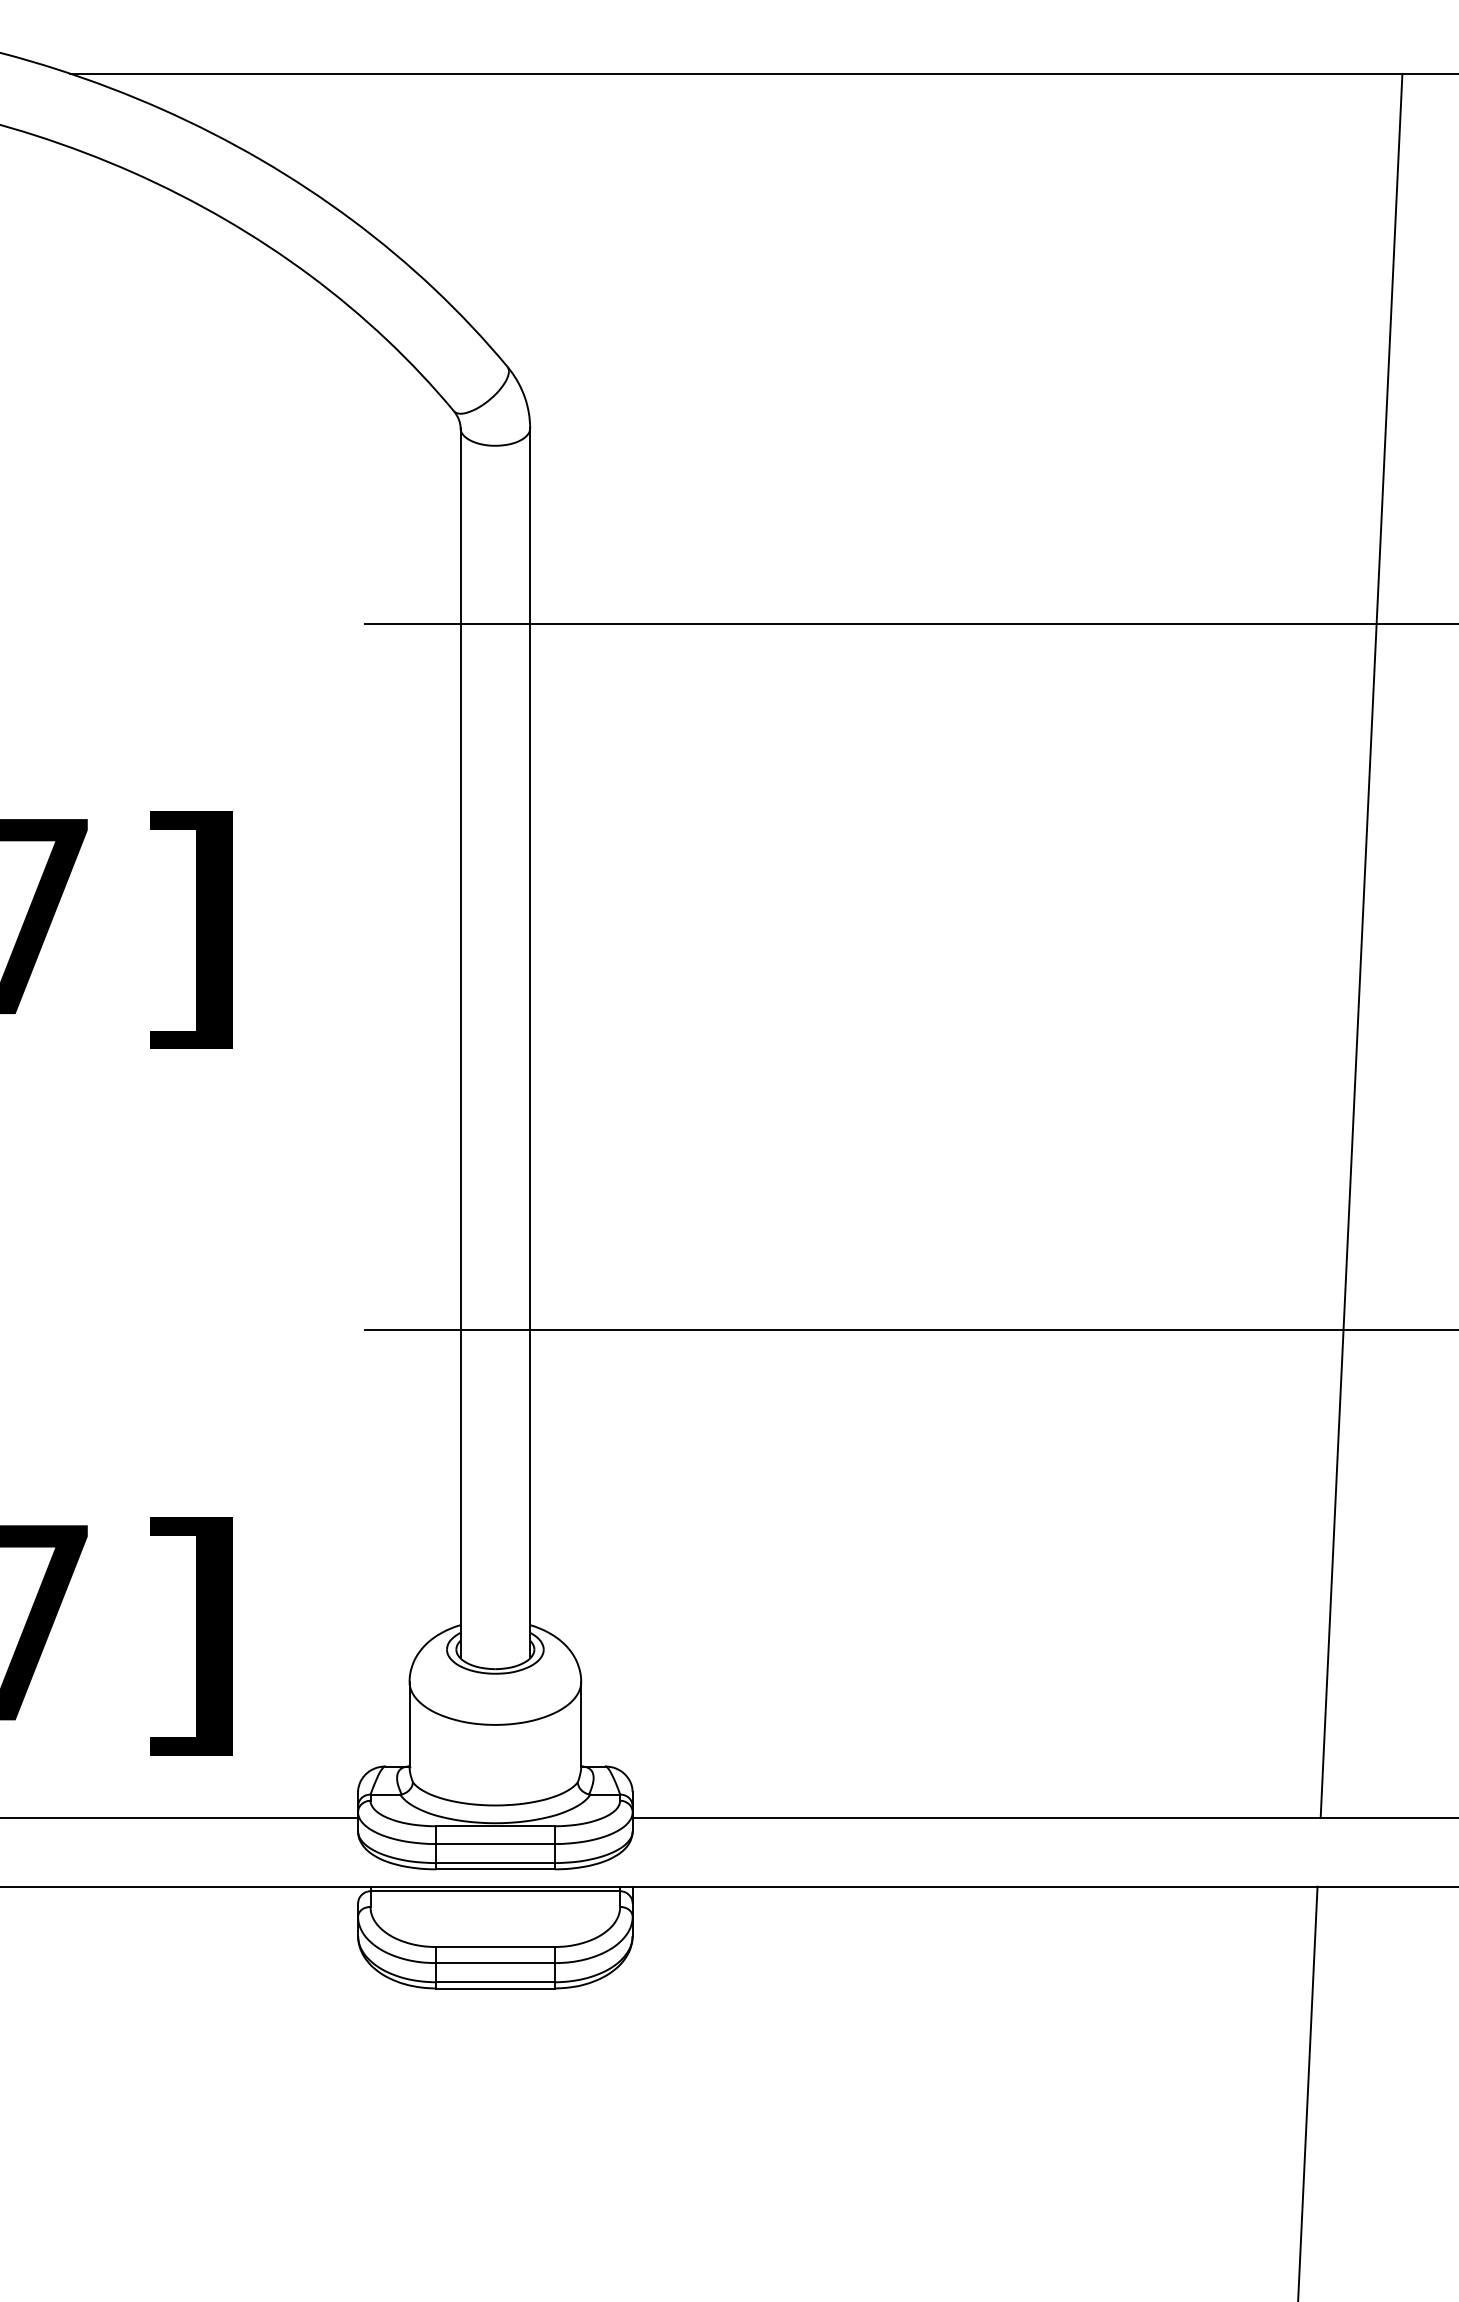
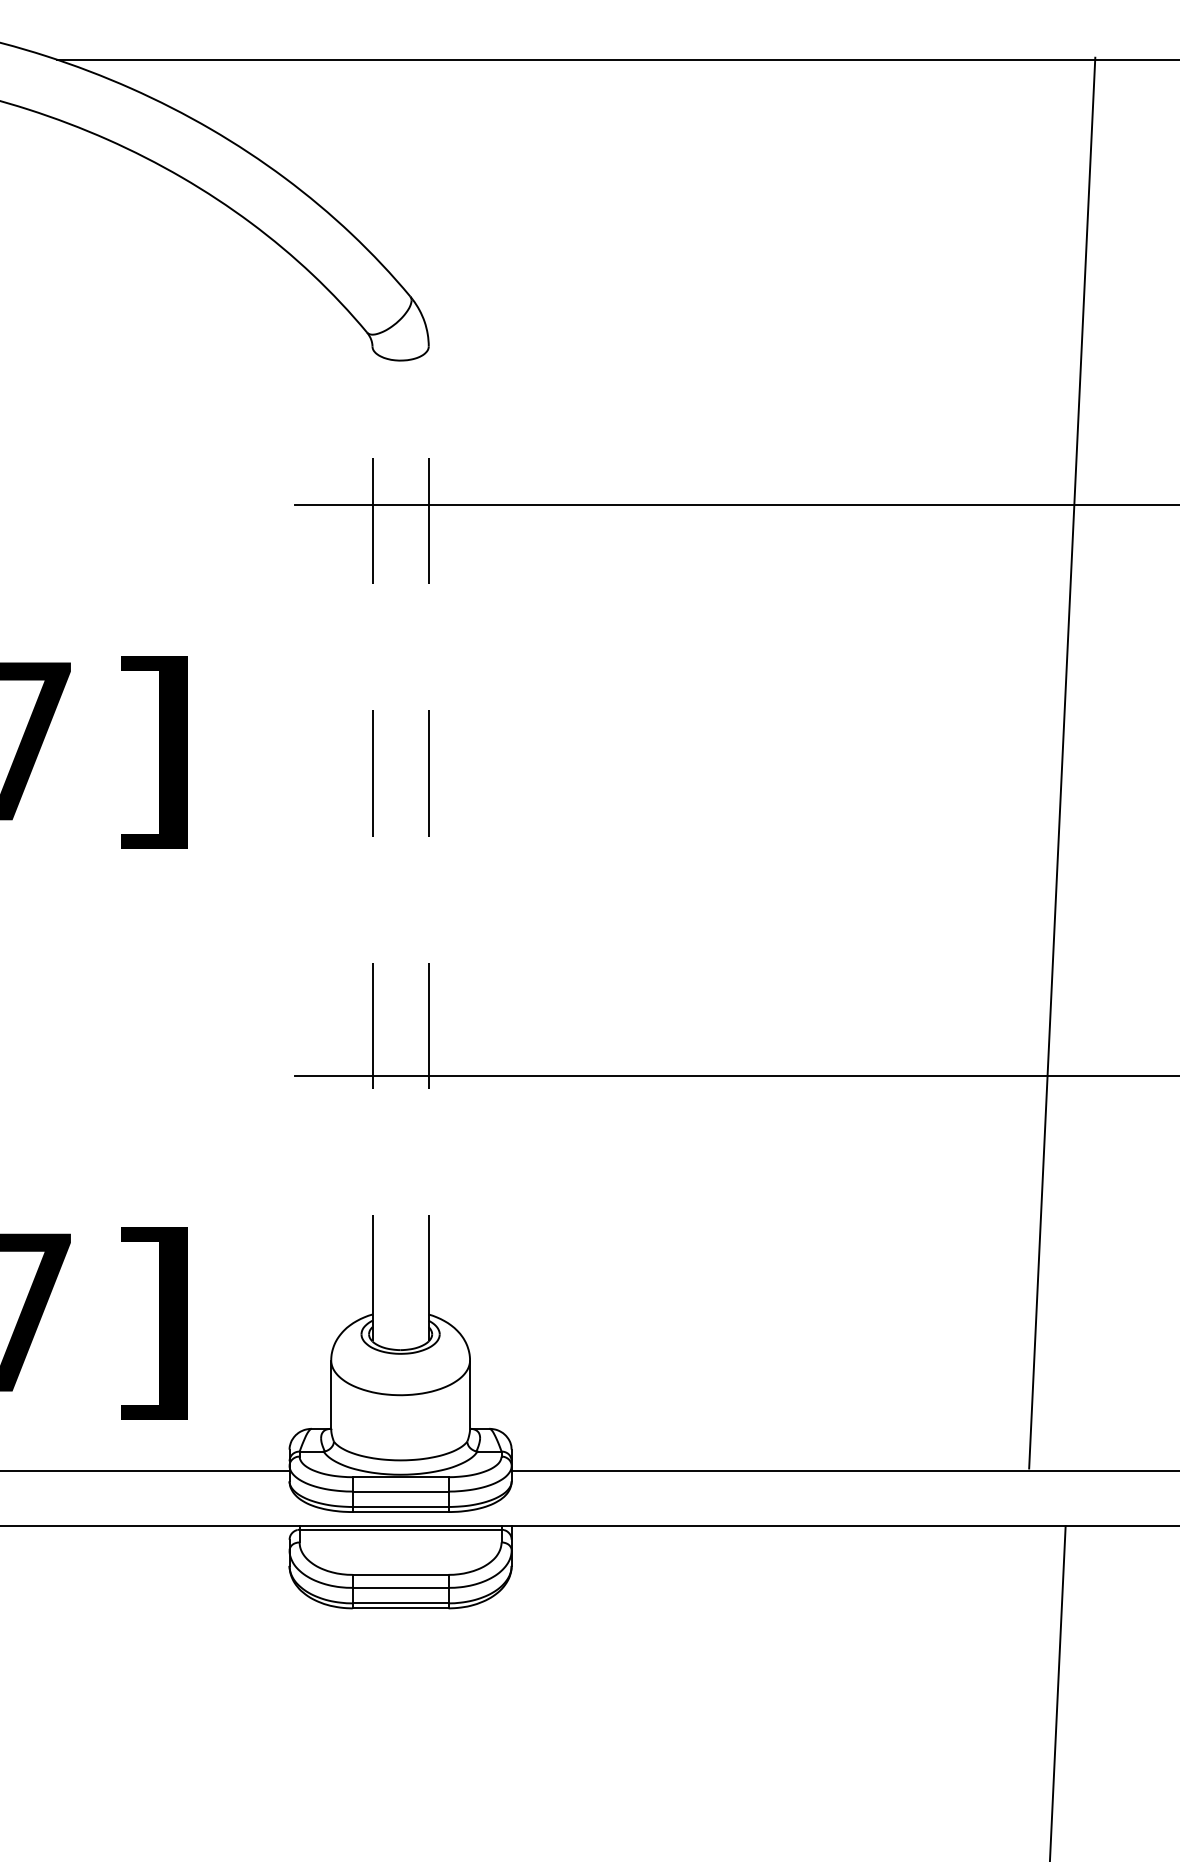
line: (1361, 945) -> (1062, 762), moved
line: (460, 1042) -> (372, 843), solid -> dashed
line: (529, 1042) -> (428, 843), solid -> dashed

